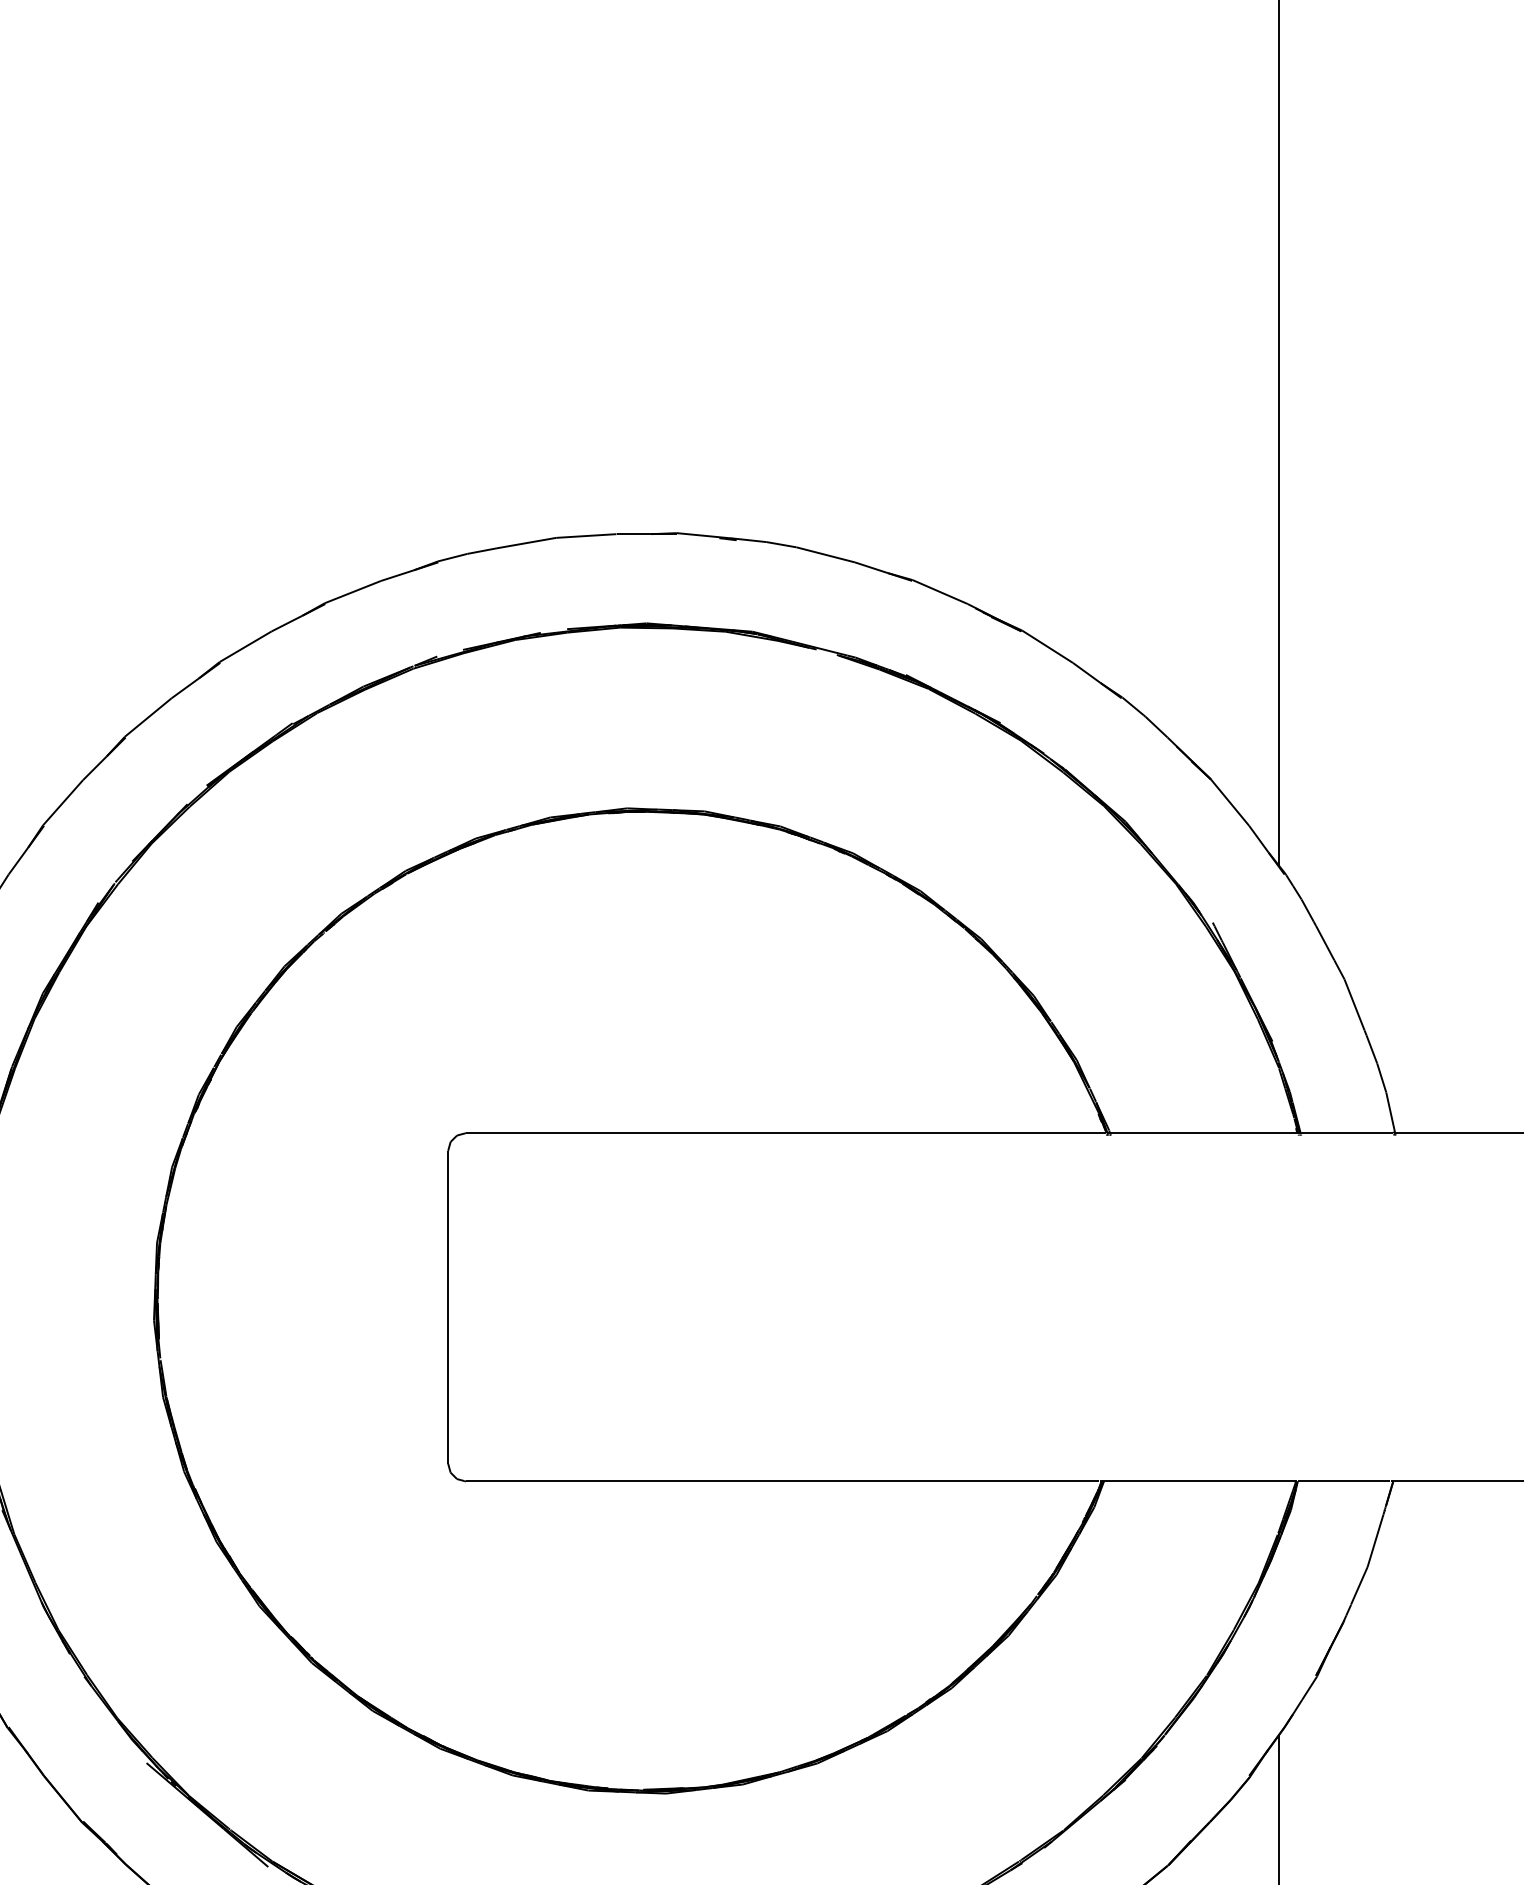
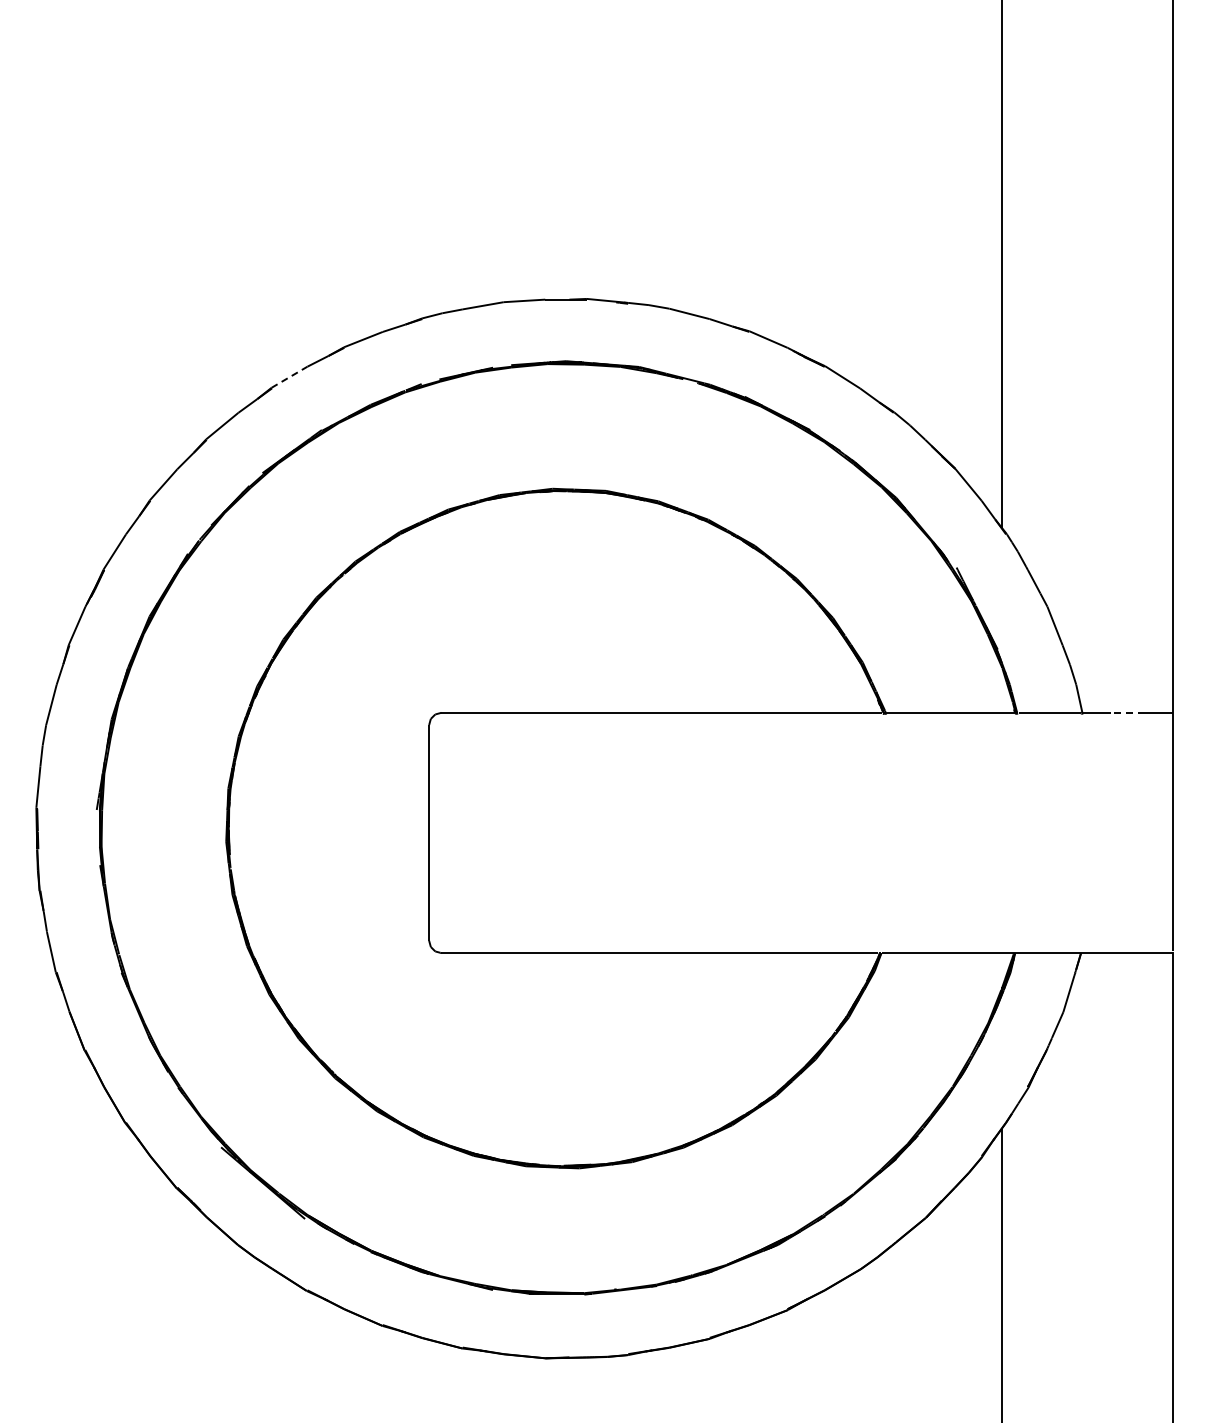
line: (245, 647) -> (289, 377), solid -> dashed
line: (1460, 1132) -> (1127, 712), solid -> dashed

